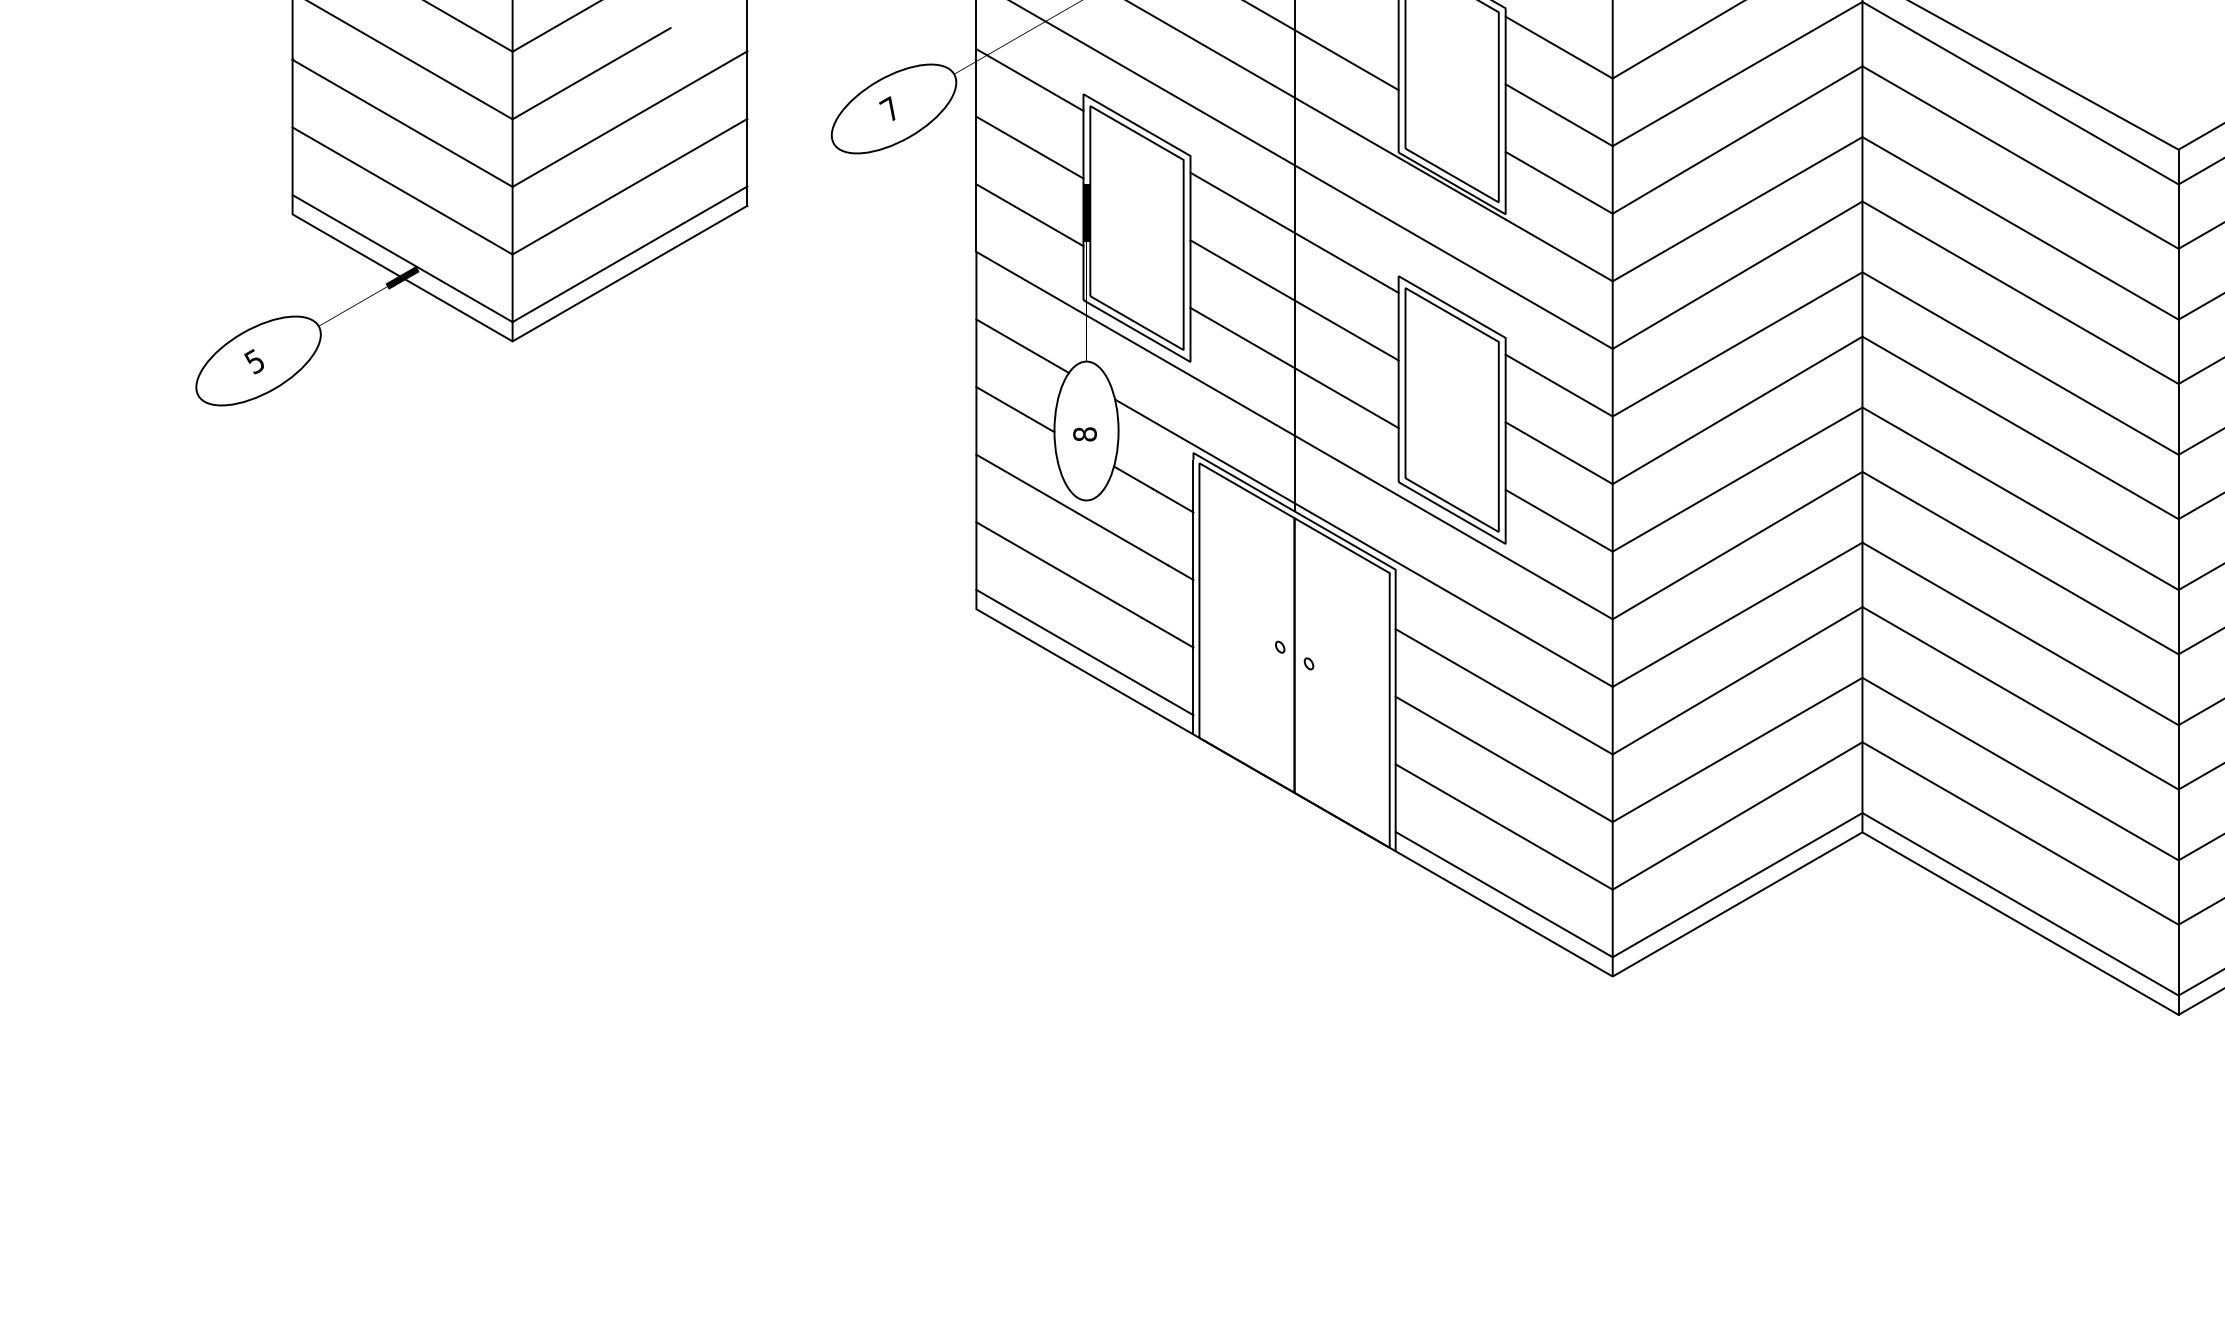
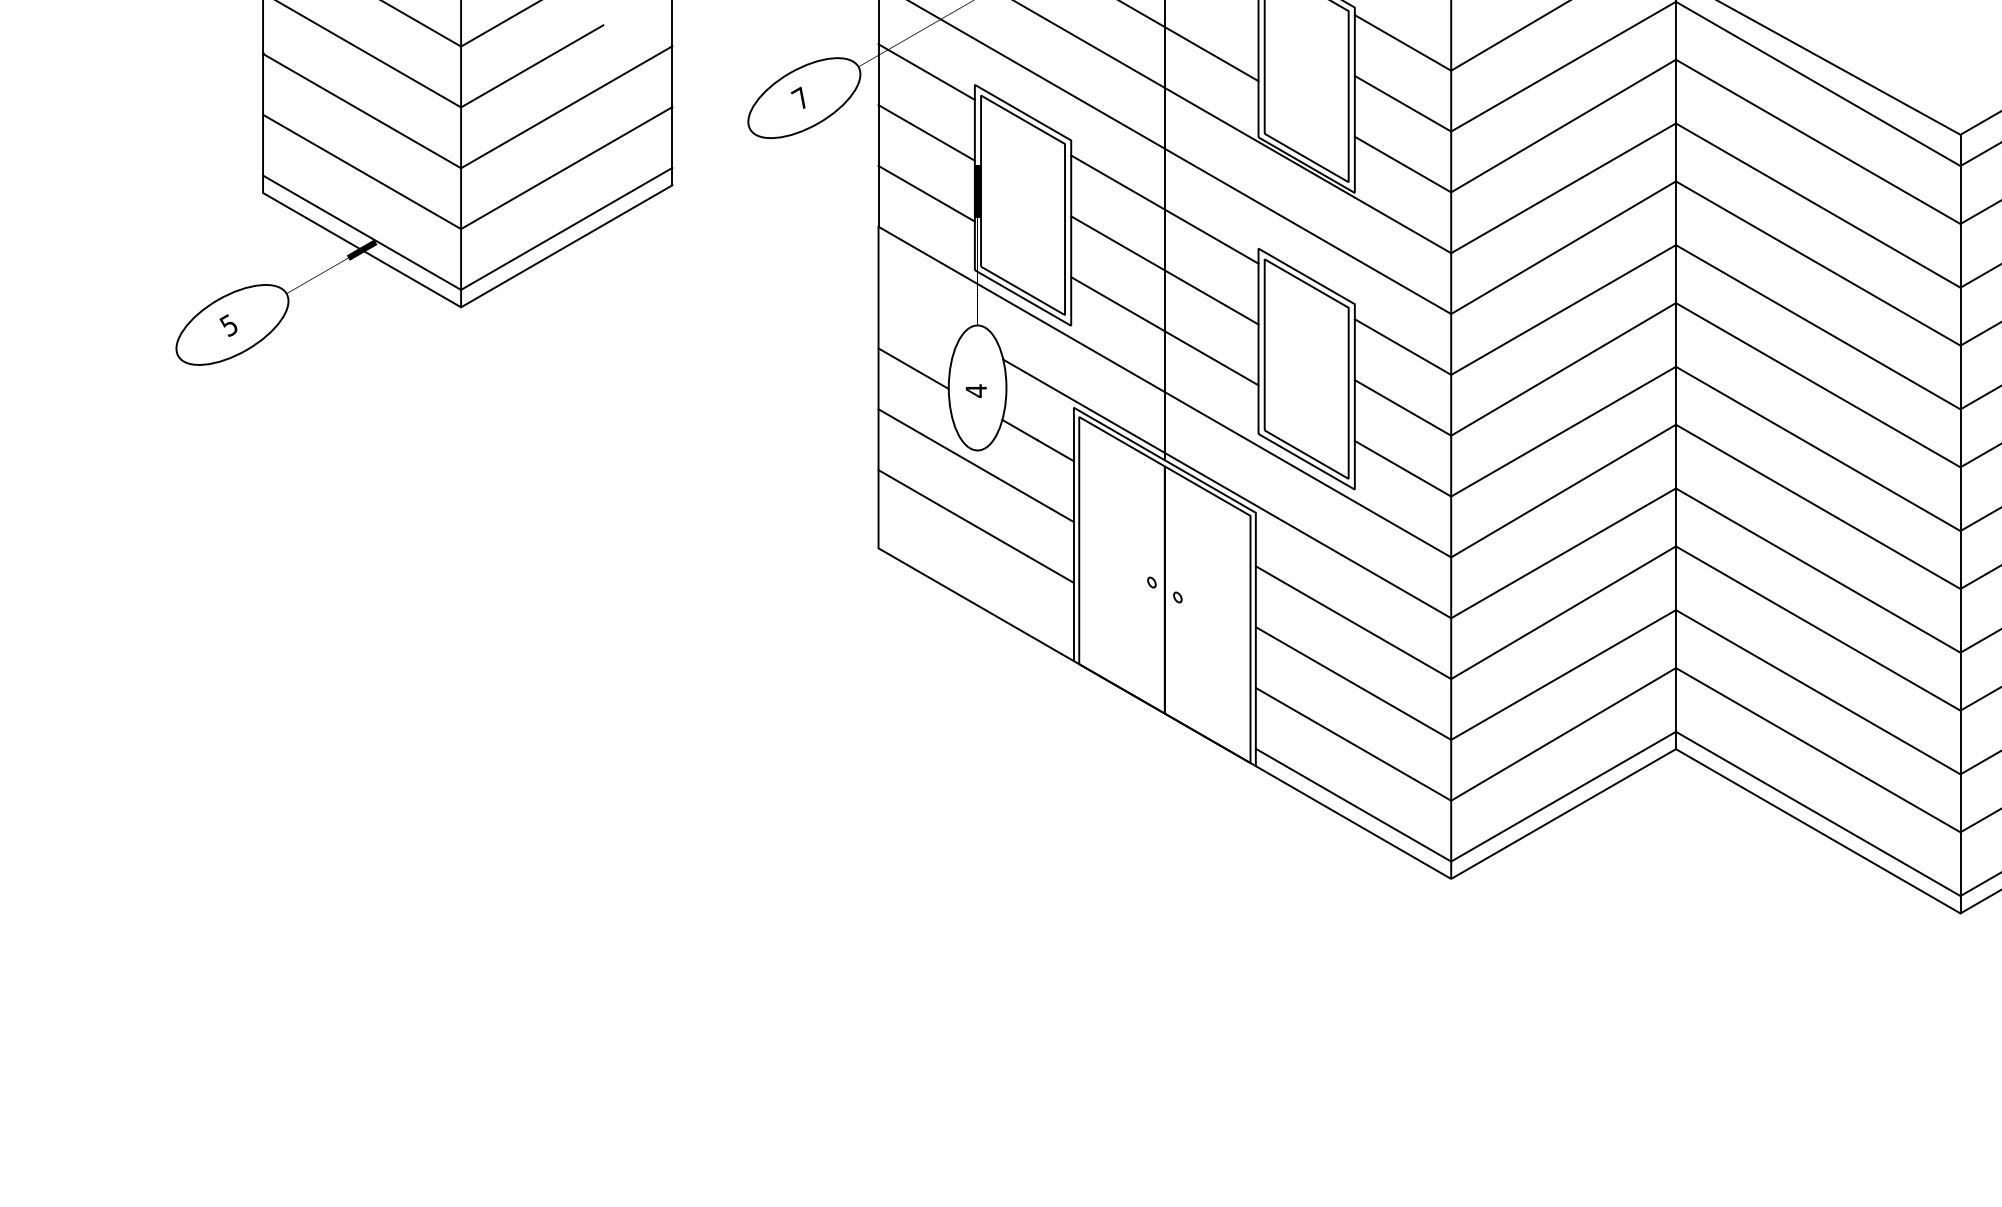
line: (1022, 345) -> (920, 310), removed
text: (1084, 434) -> (975, 391), 8 -> 4
line: (1084, 652) -> (975, 587), removed

